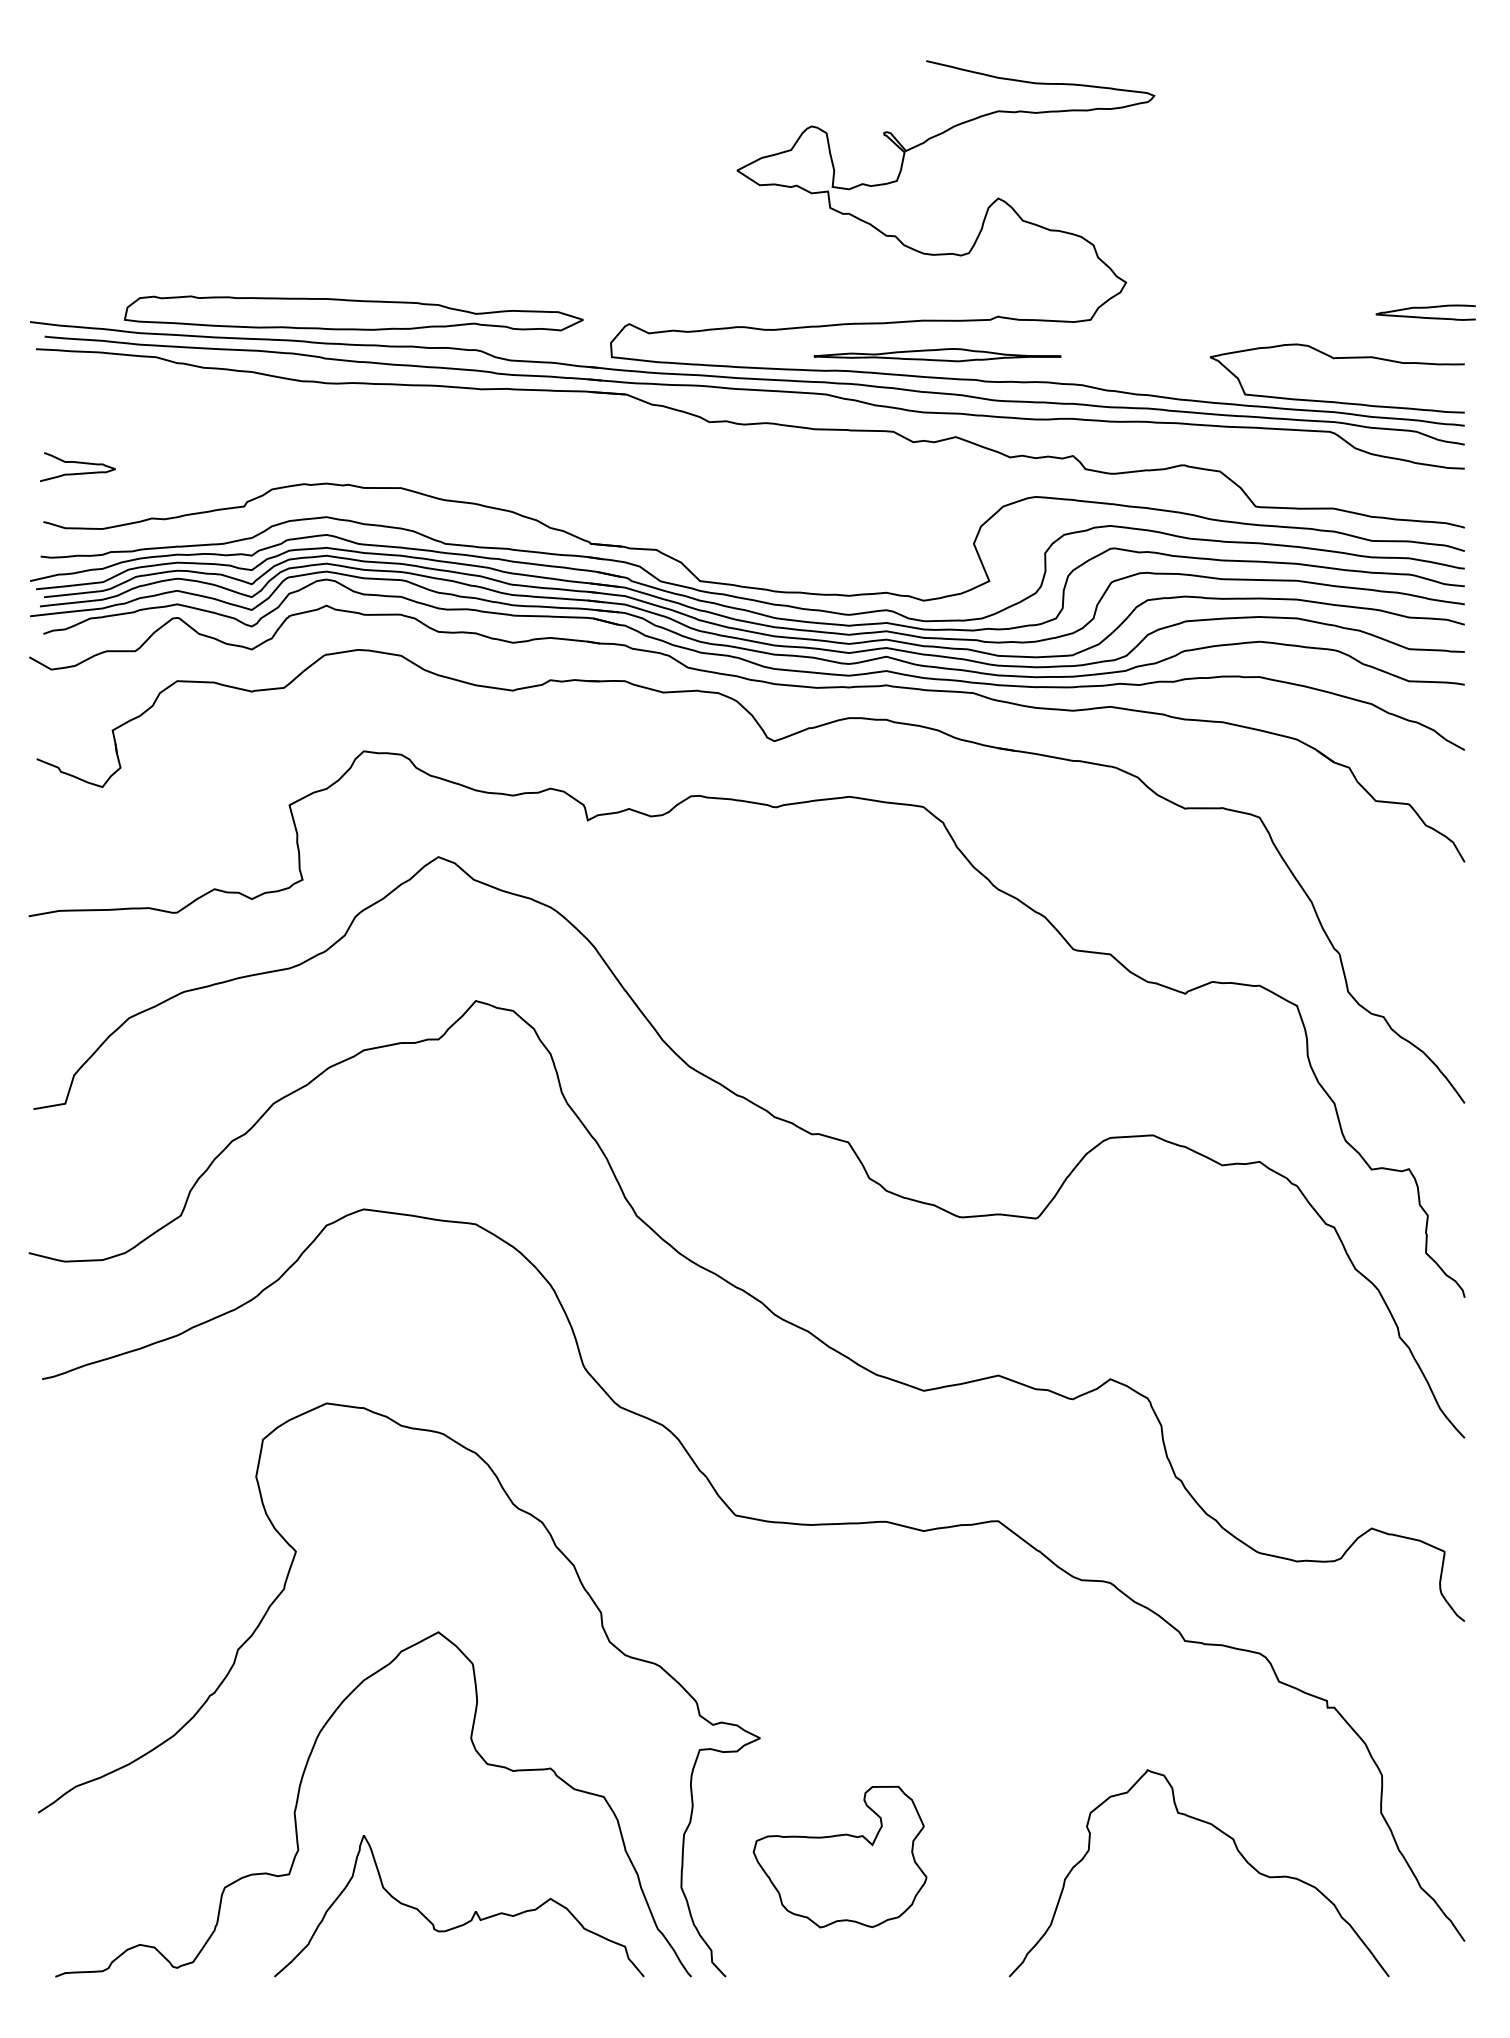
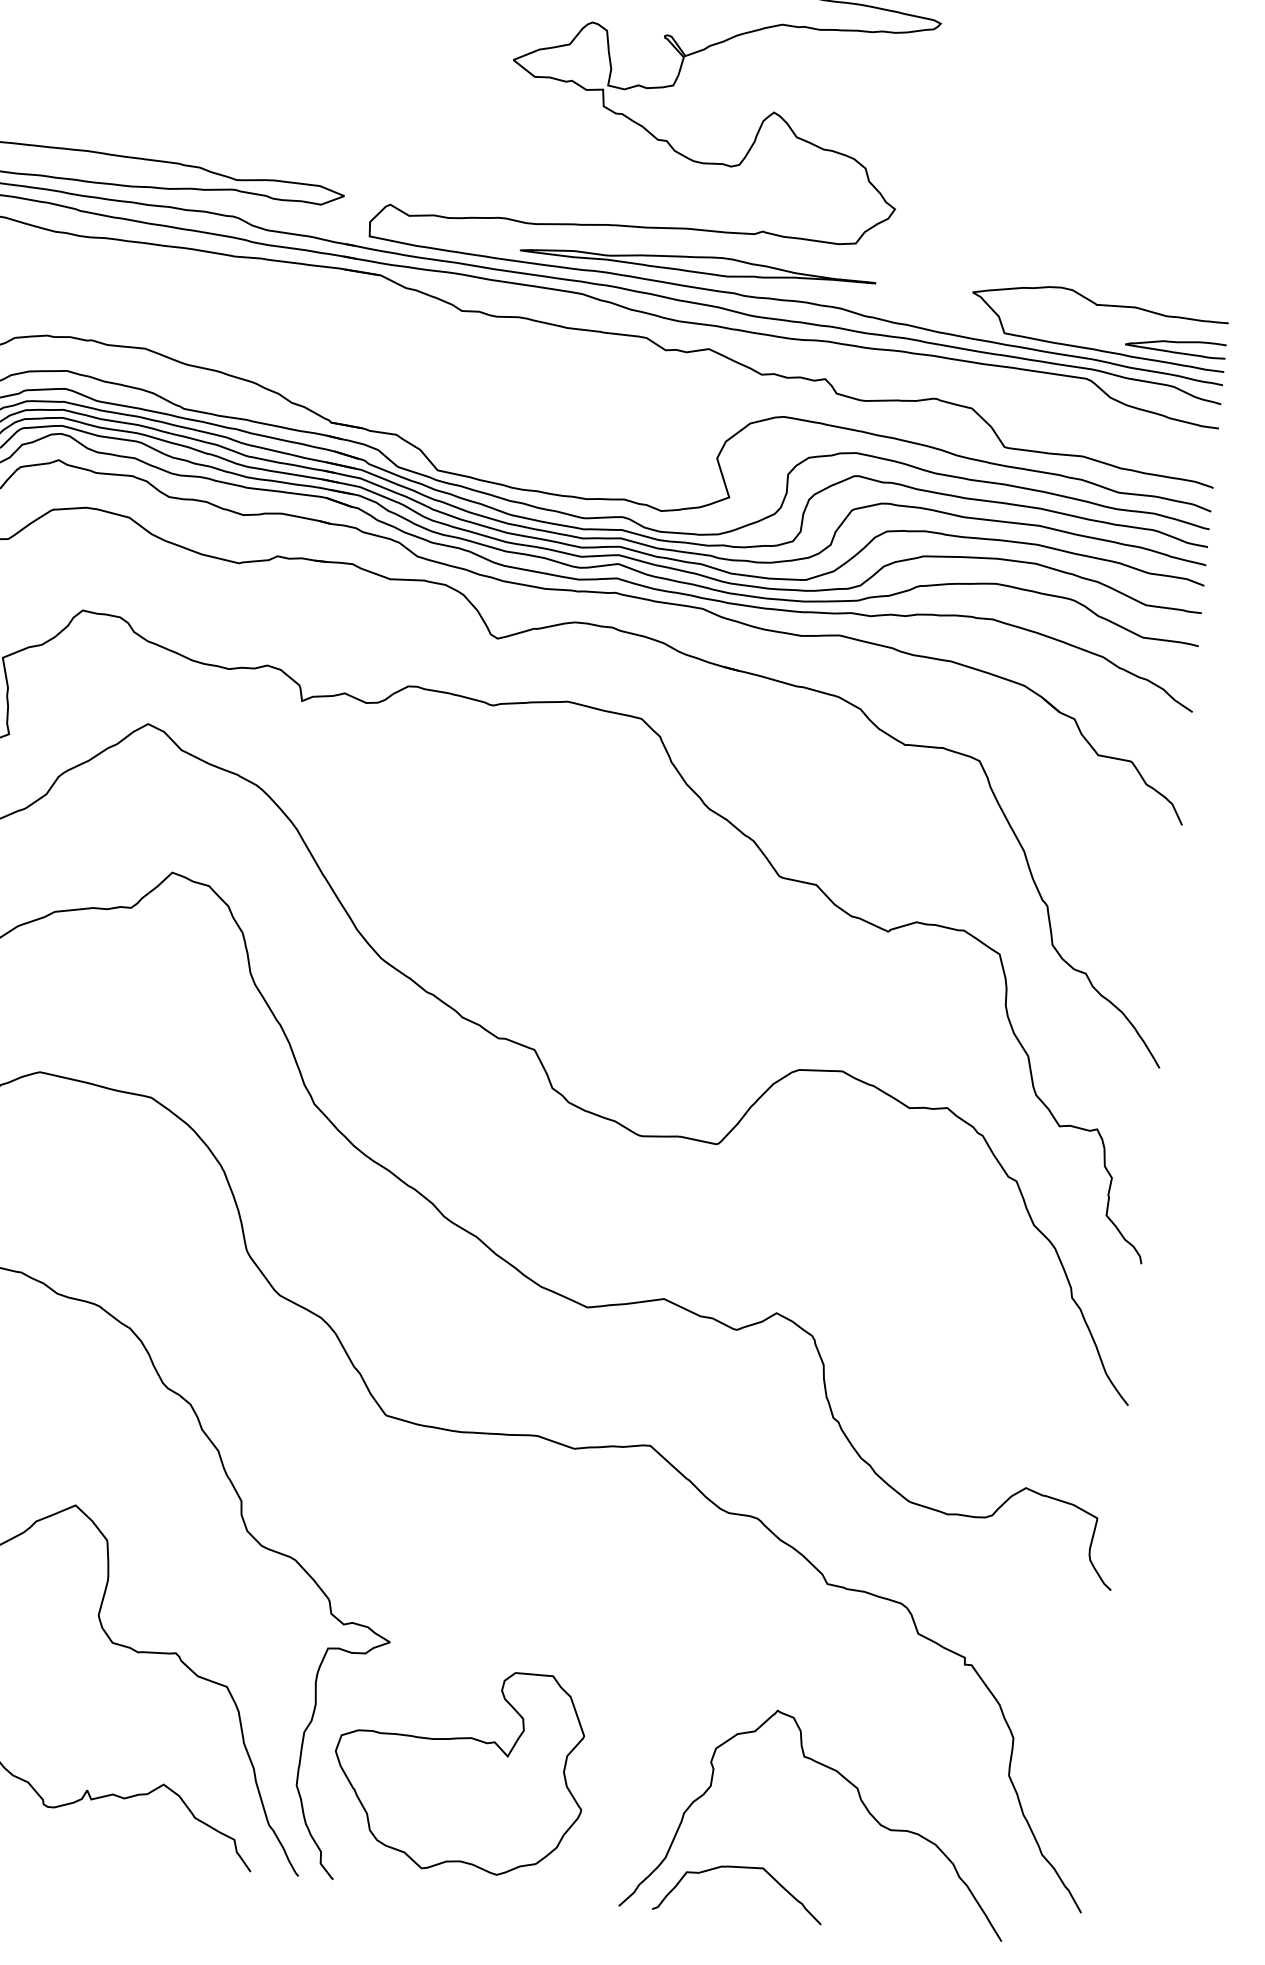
curve: (1425, 308) -> (1175, 343), moved
part: (937, 354) -> (698, 264), size x1.43
part: (839, 1856) -> (458, 1768), size x1.43
curve: (1126, 1928) -> (741, 1868), added

